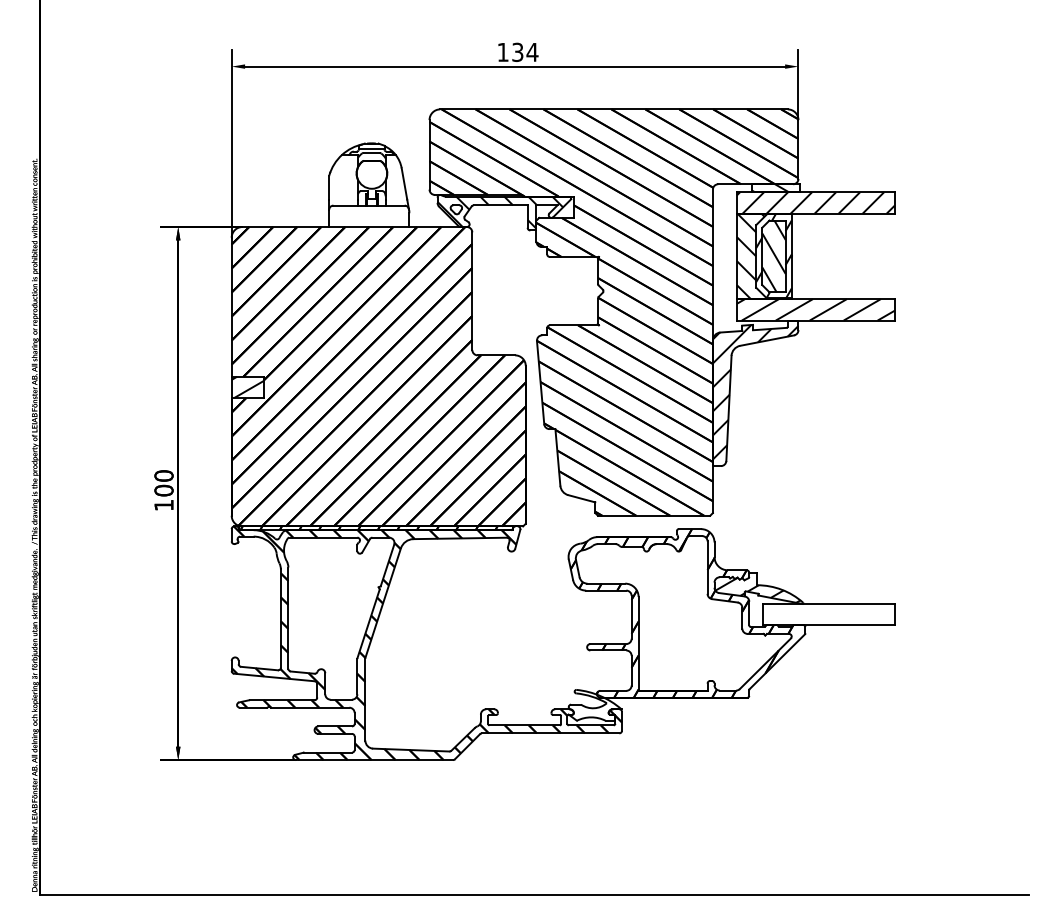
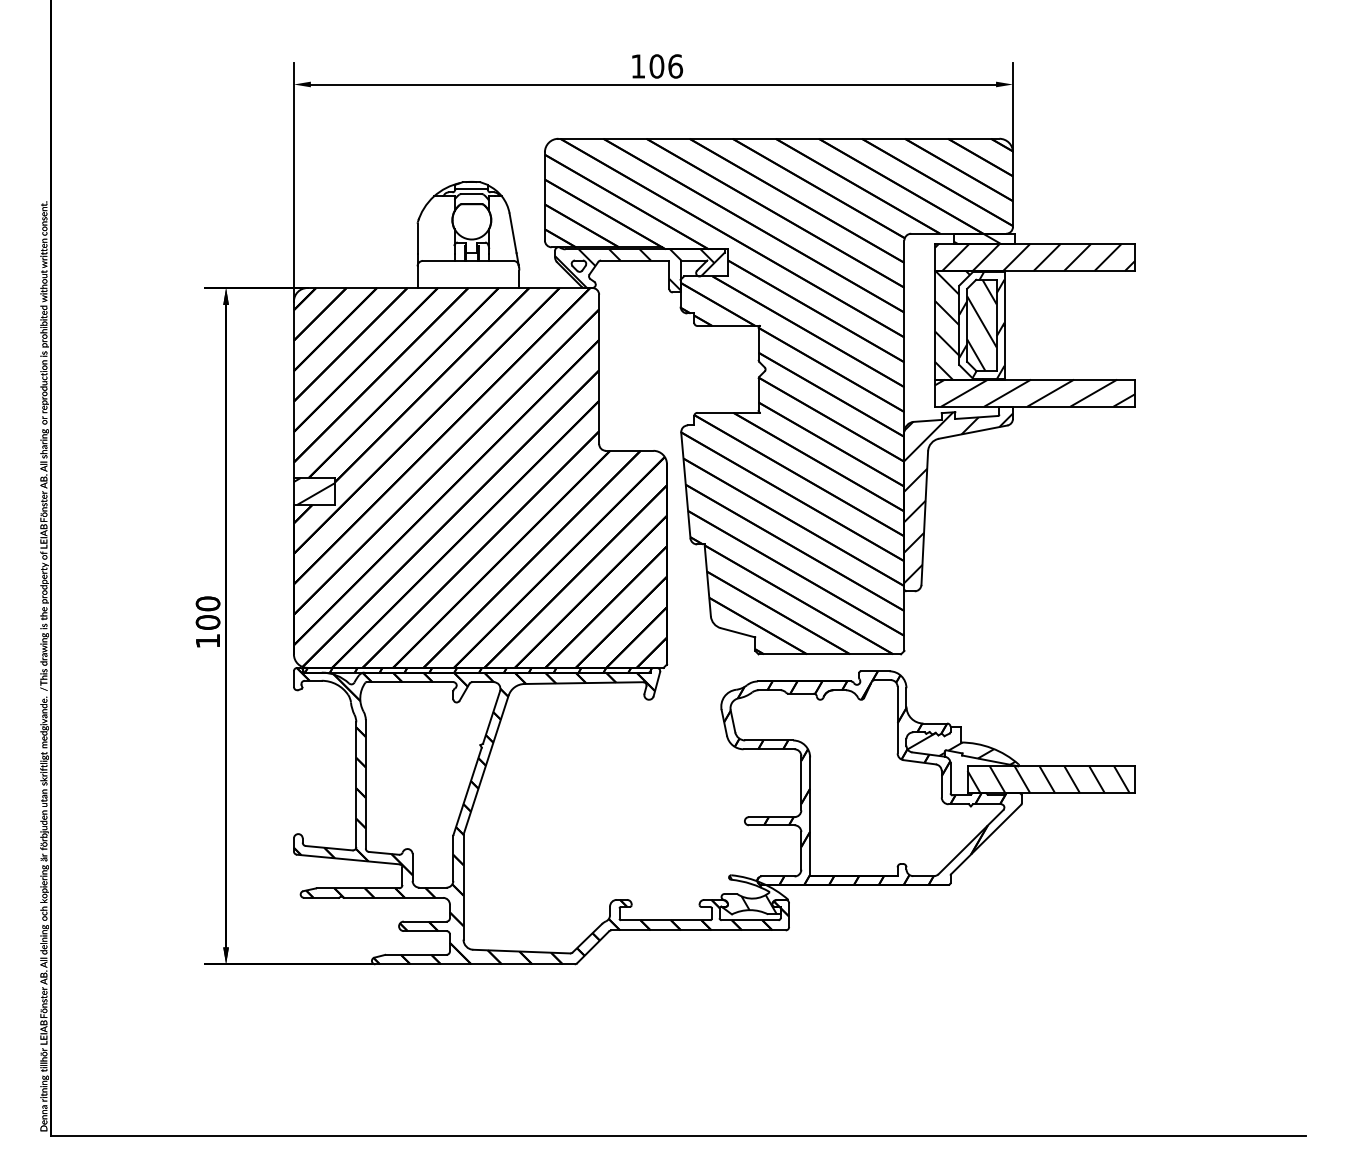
text: (525, 52) -> (666, 66), 134 -> 106
hatch: (826, 614) -> (1048, 779), added
hatch: (590, 705) -> (749, 895), added

